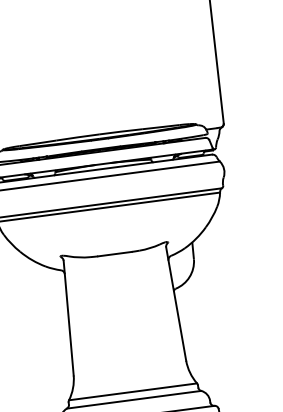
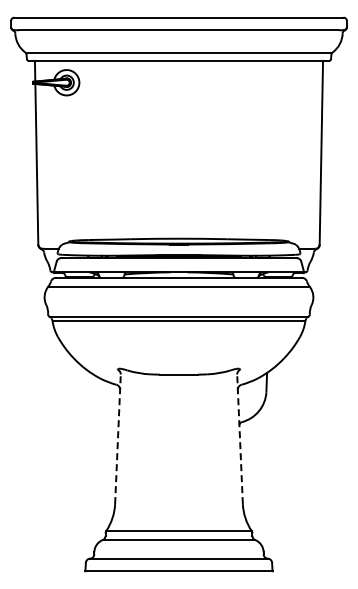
line: (176, 304) -> (240, 439), solid -> dashed
line: (68, 318) -> (117, 439), solid -> dashed

